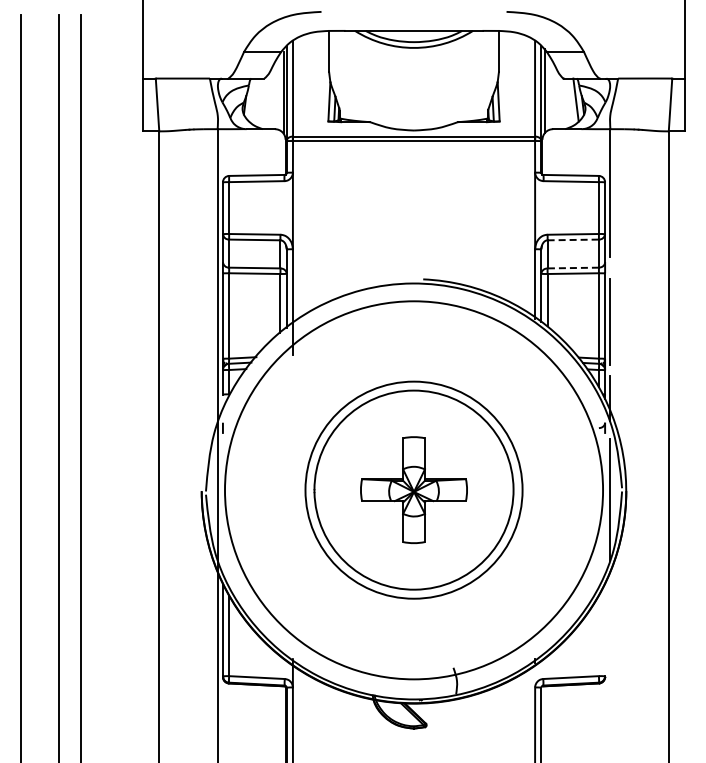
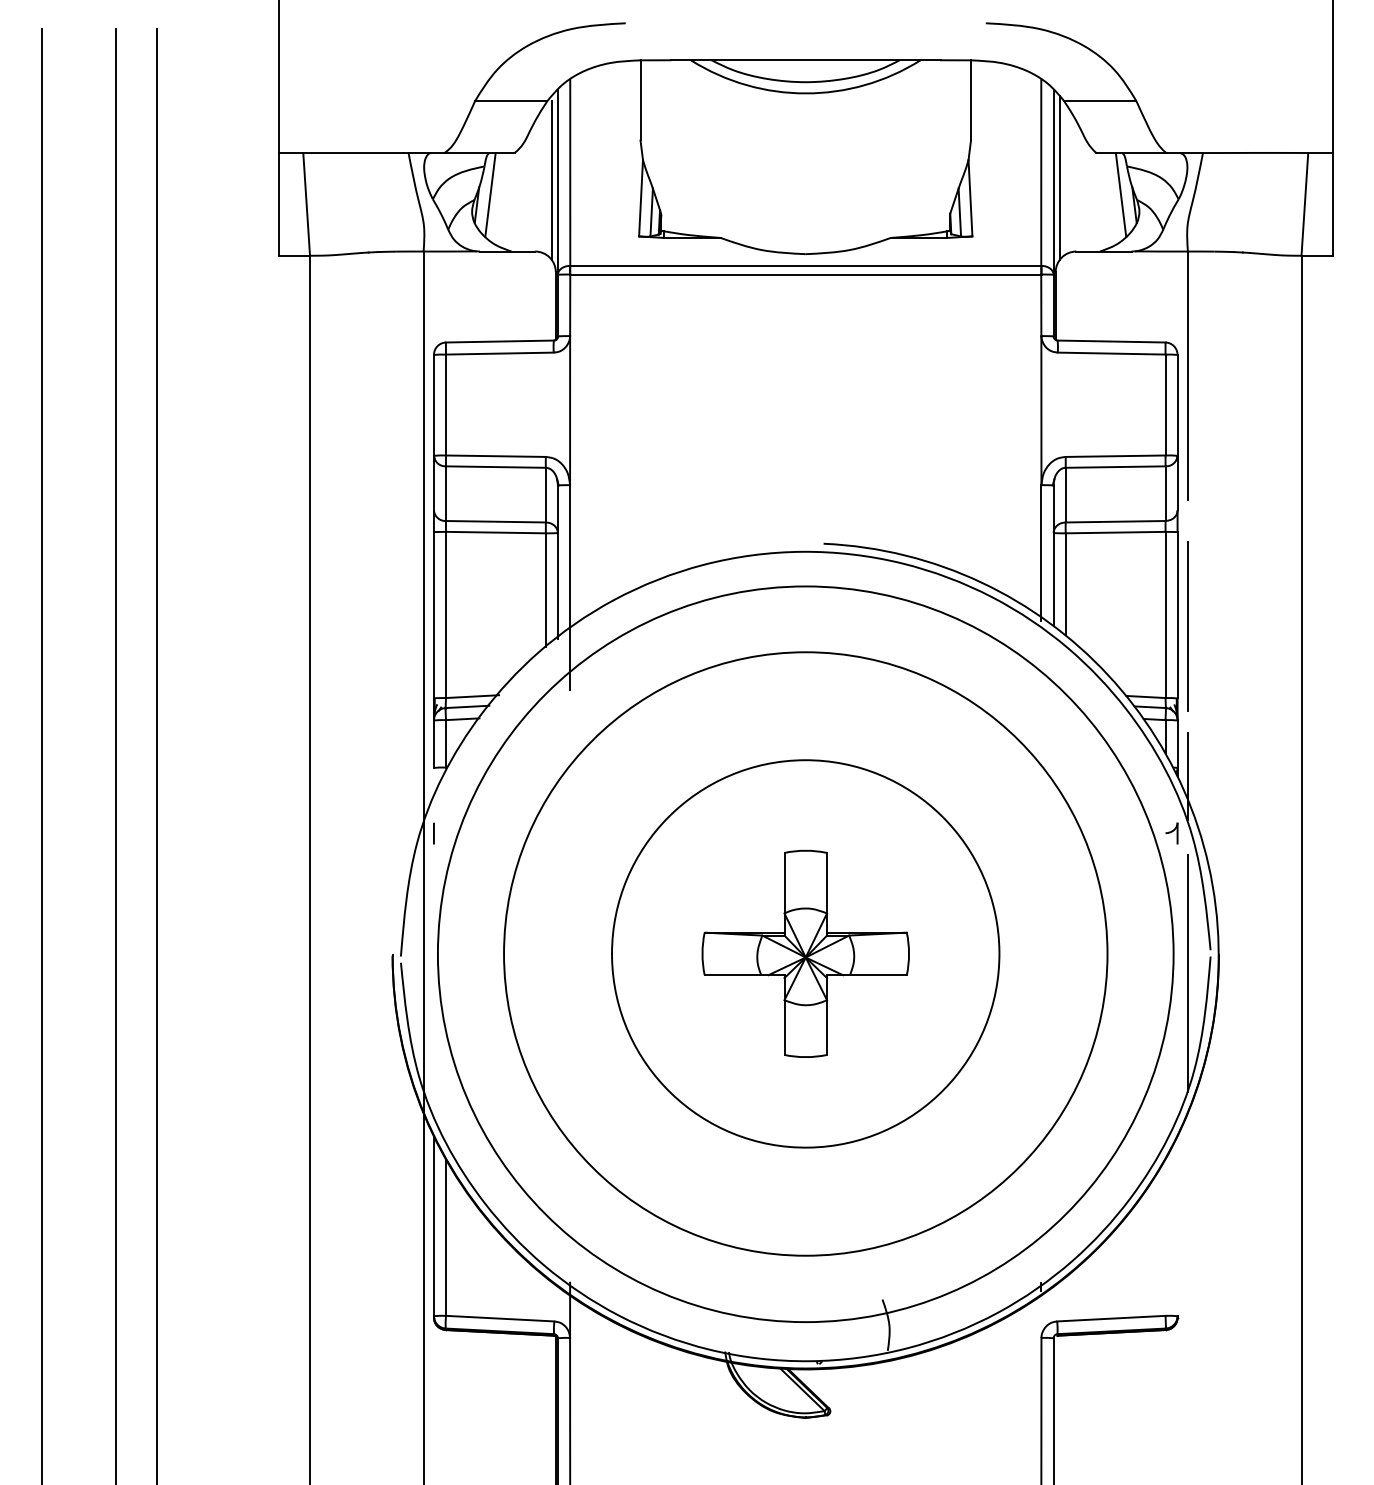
line: (251, 99) -> (489, 193), added
line: (573, 239) -> (1116, 466), dashed -> solid
line: (573, 268) -> (1116, 522), dashed -> solid
circle: (413, 490) -> (804, 954), size x1.43

